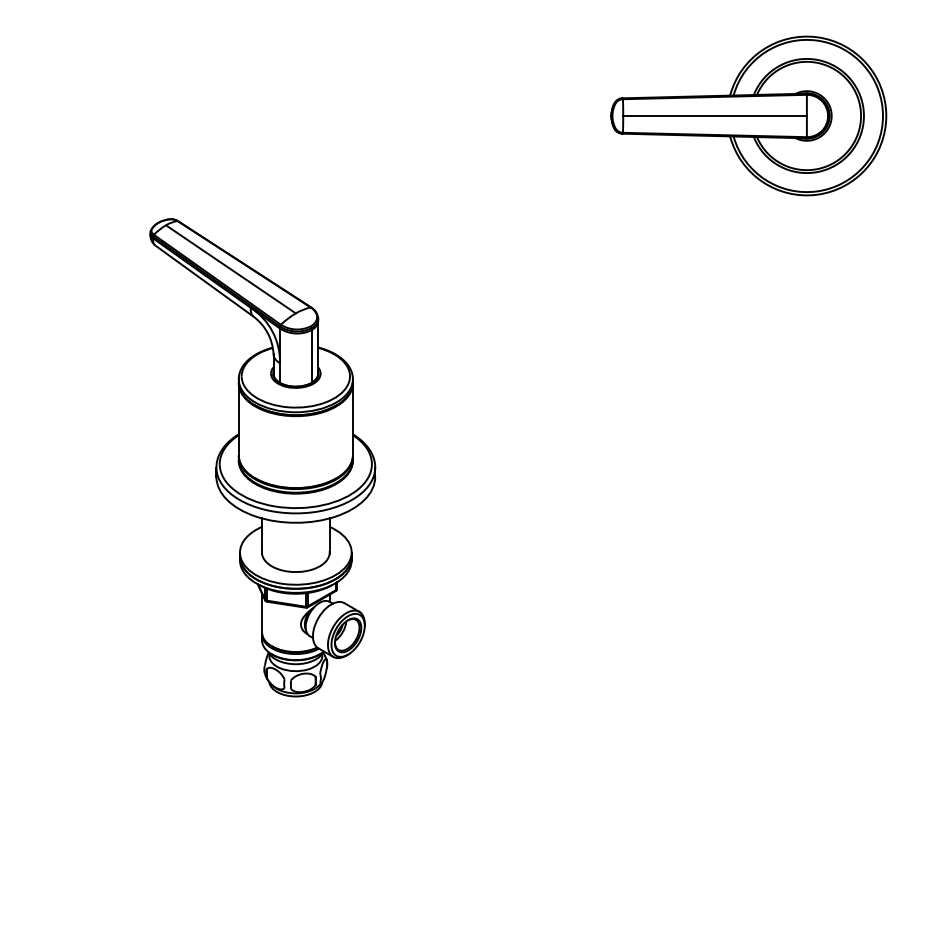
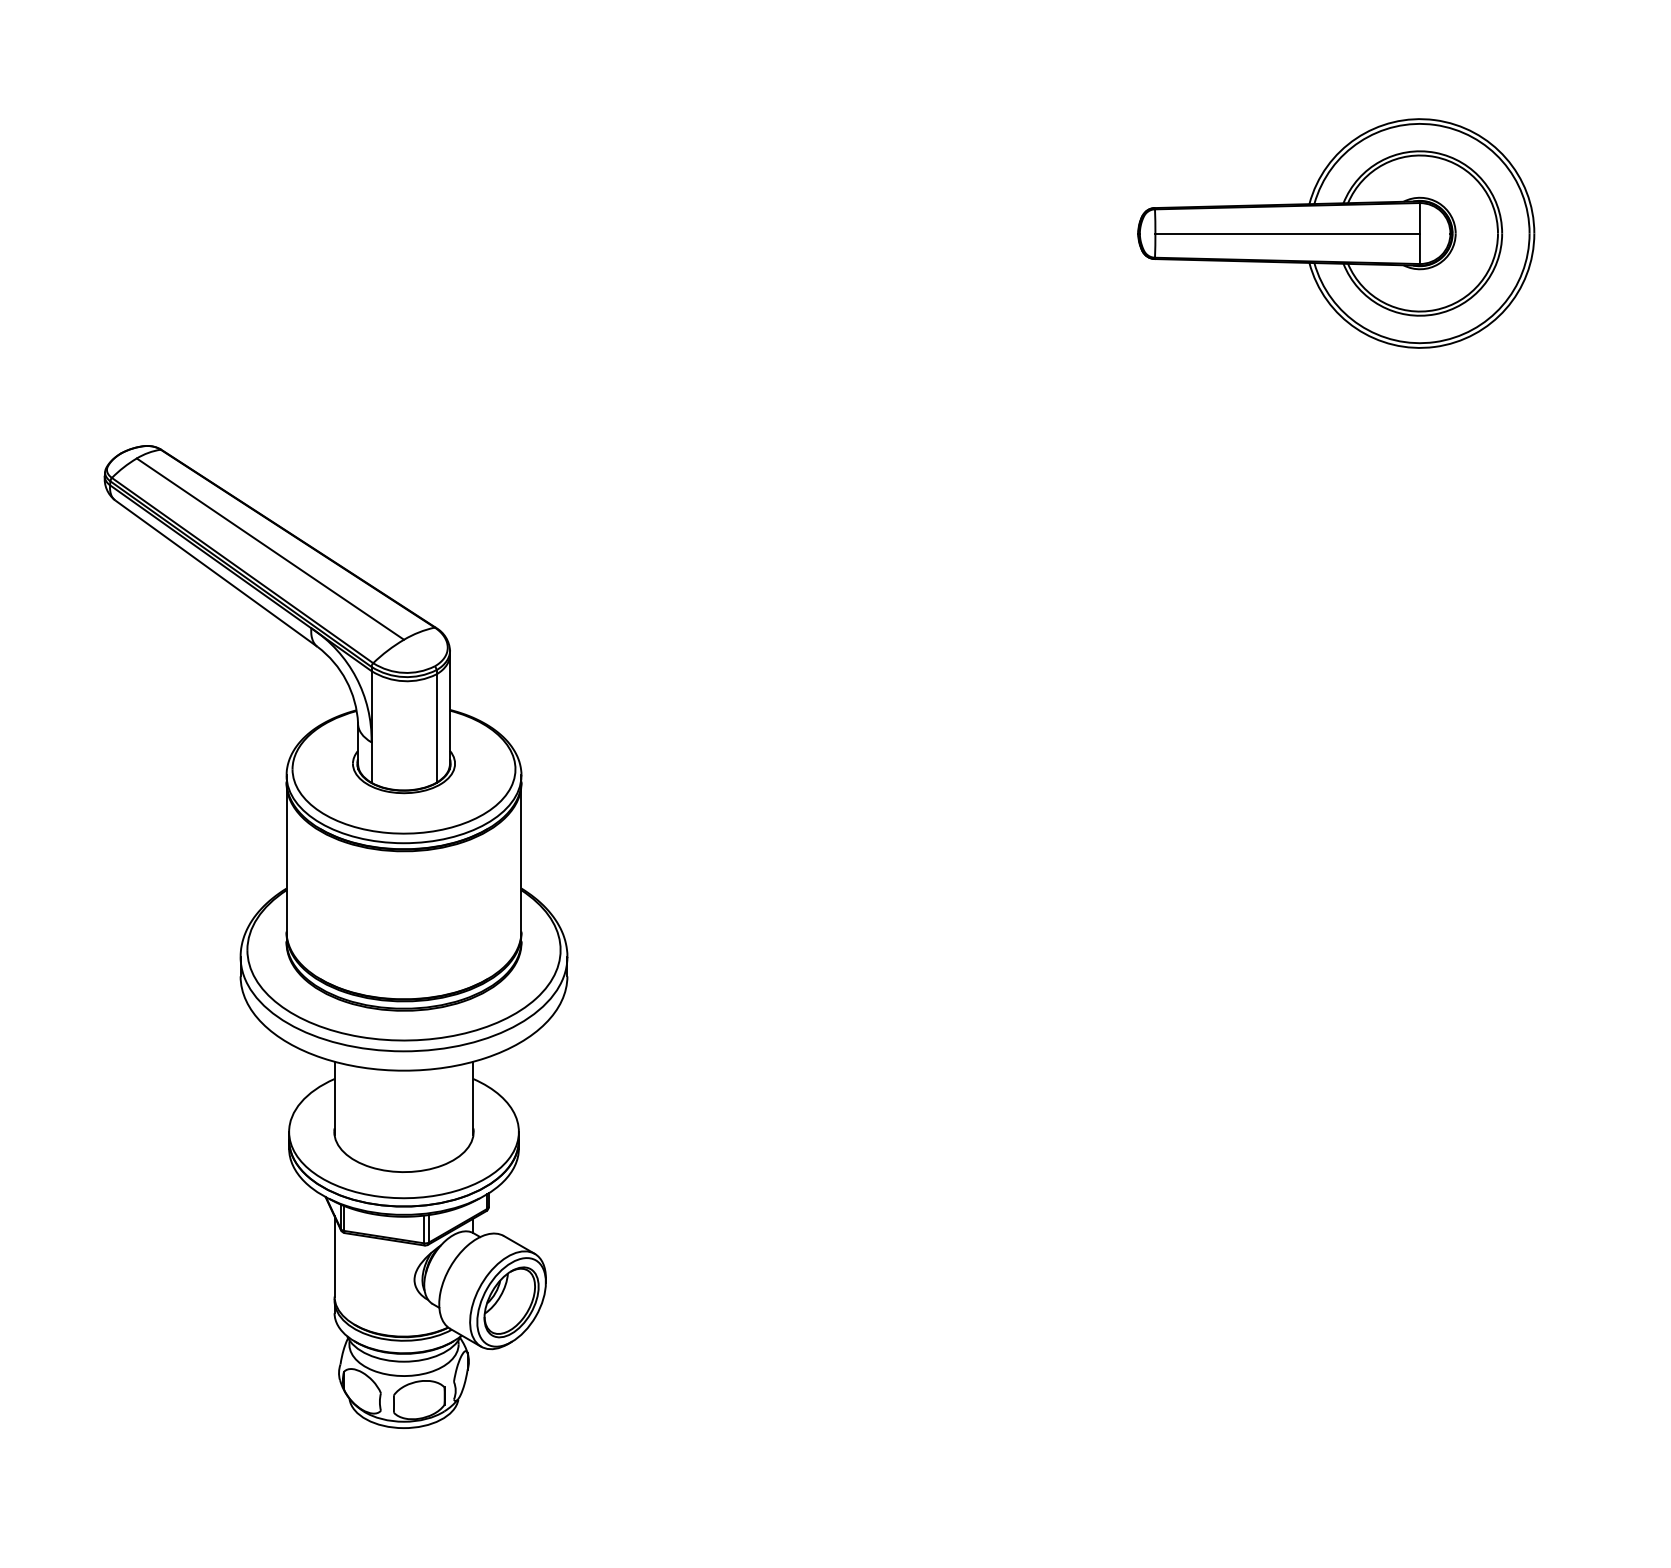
part: (748, 115) -> (1335, 232), size x0.7

